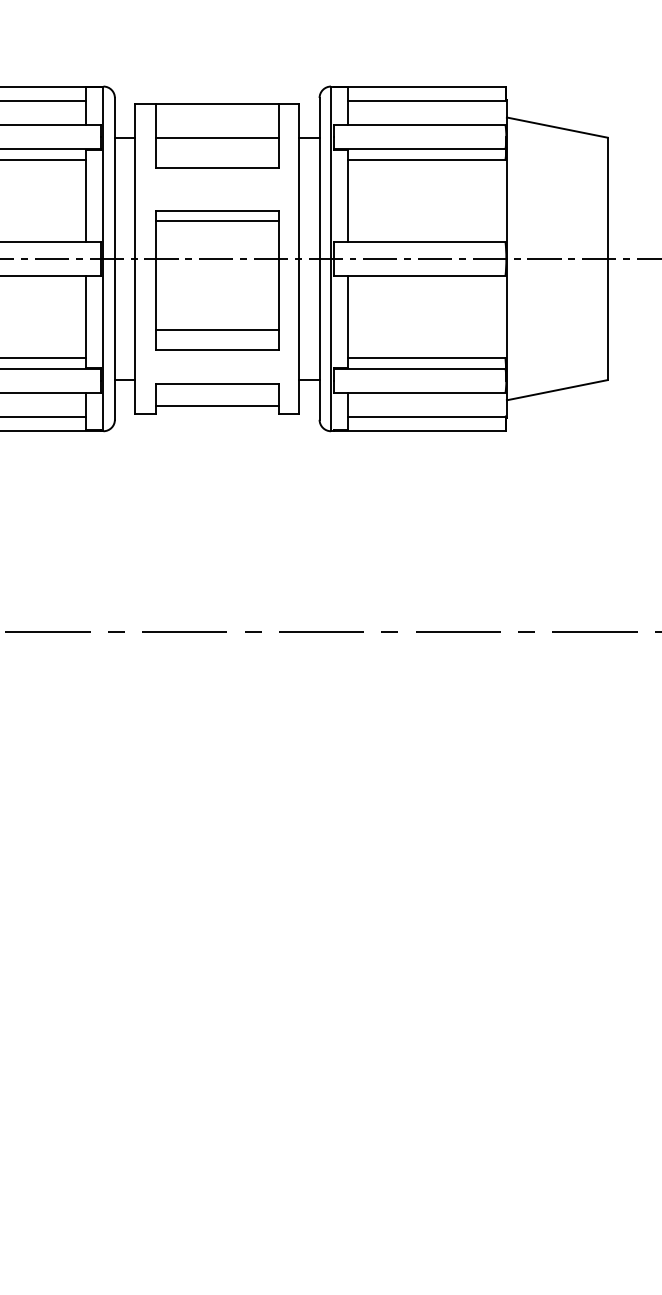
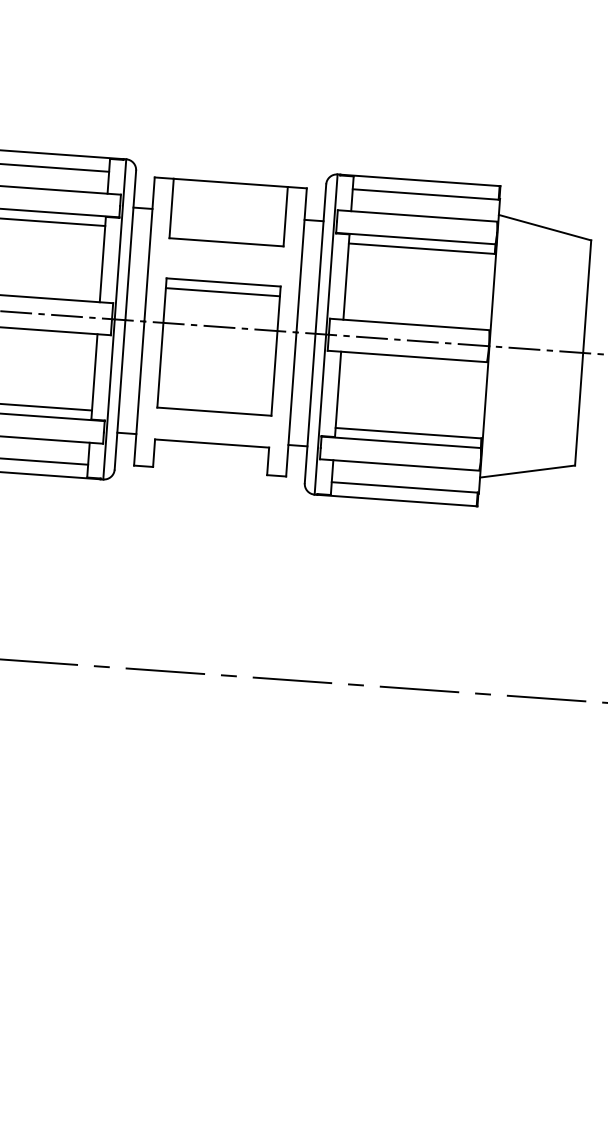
line: (216, 137) -> (227, 214), removed
line: (216, 330) -> (214, 393), removed
line: (216, 406) -> (209, 464), removed

